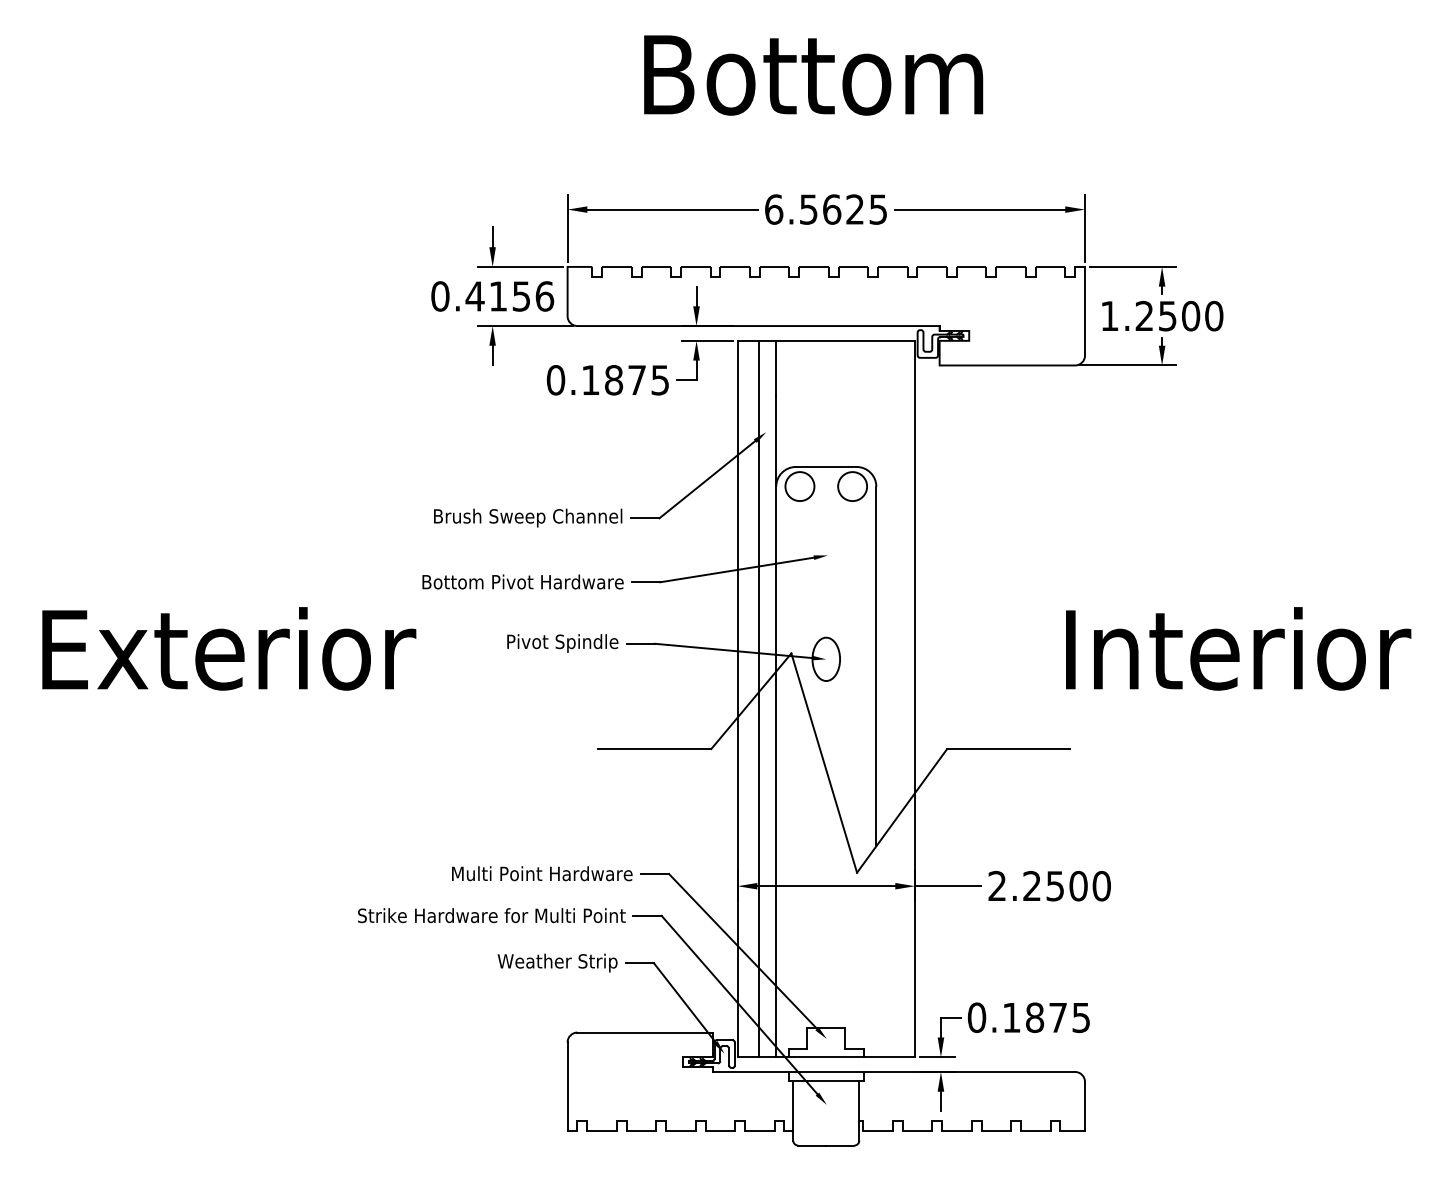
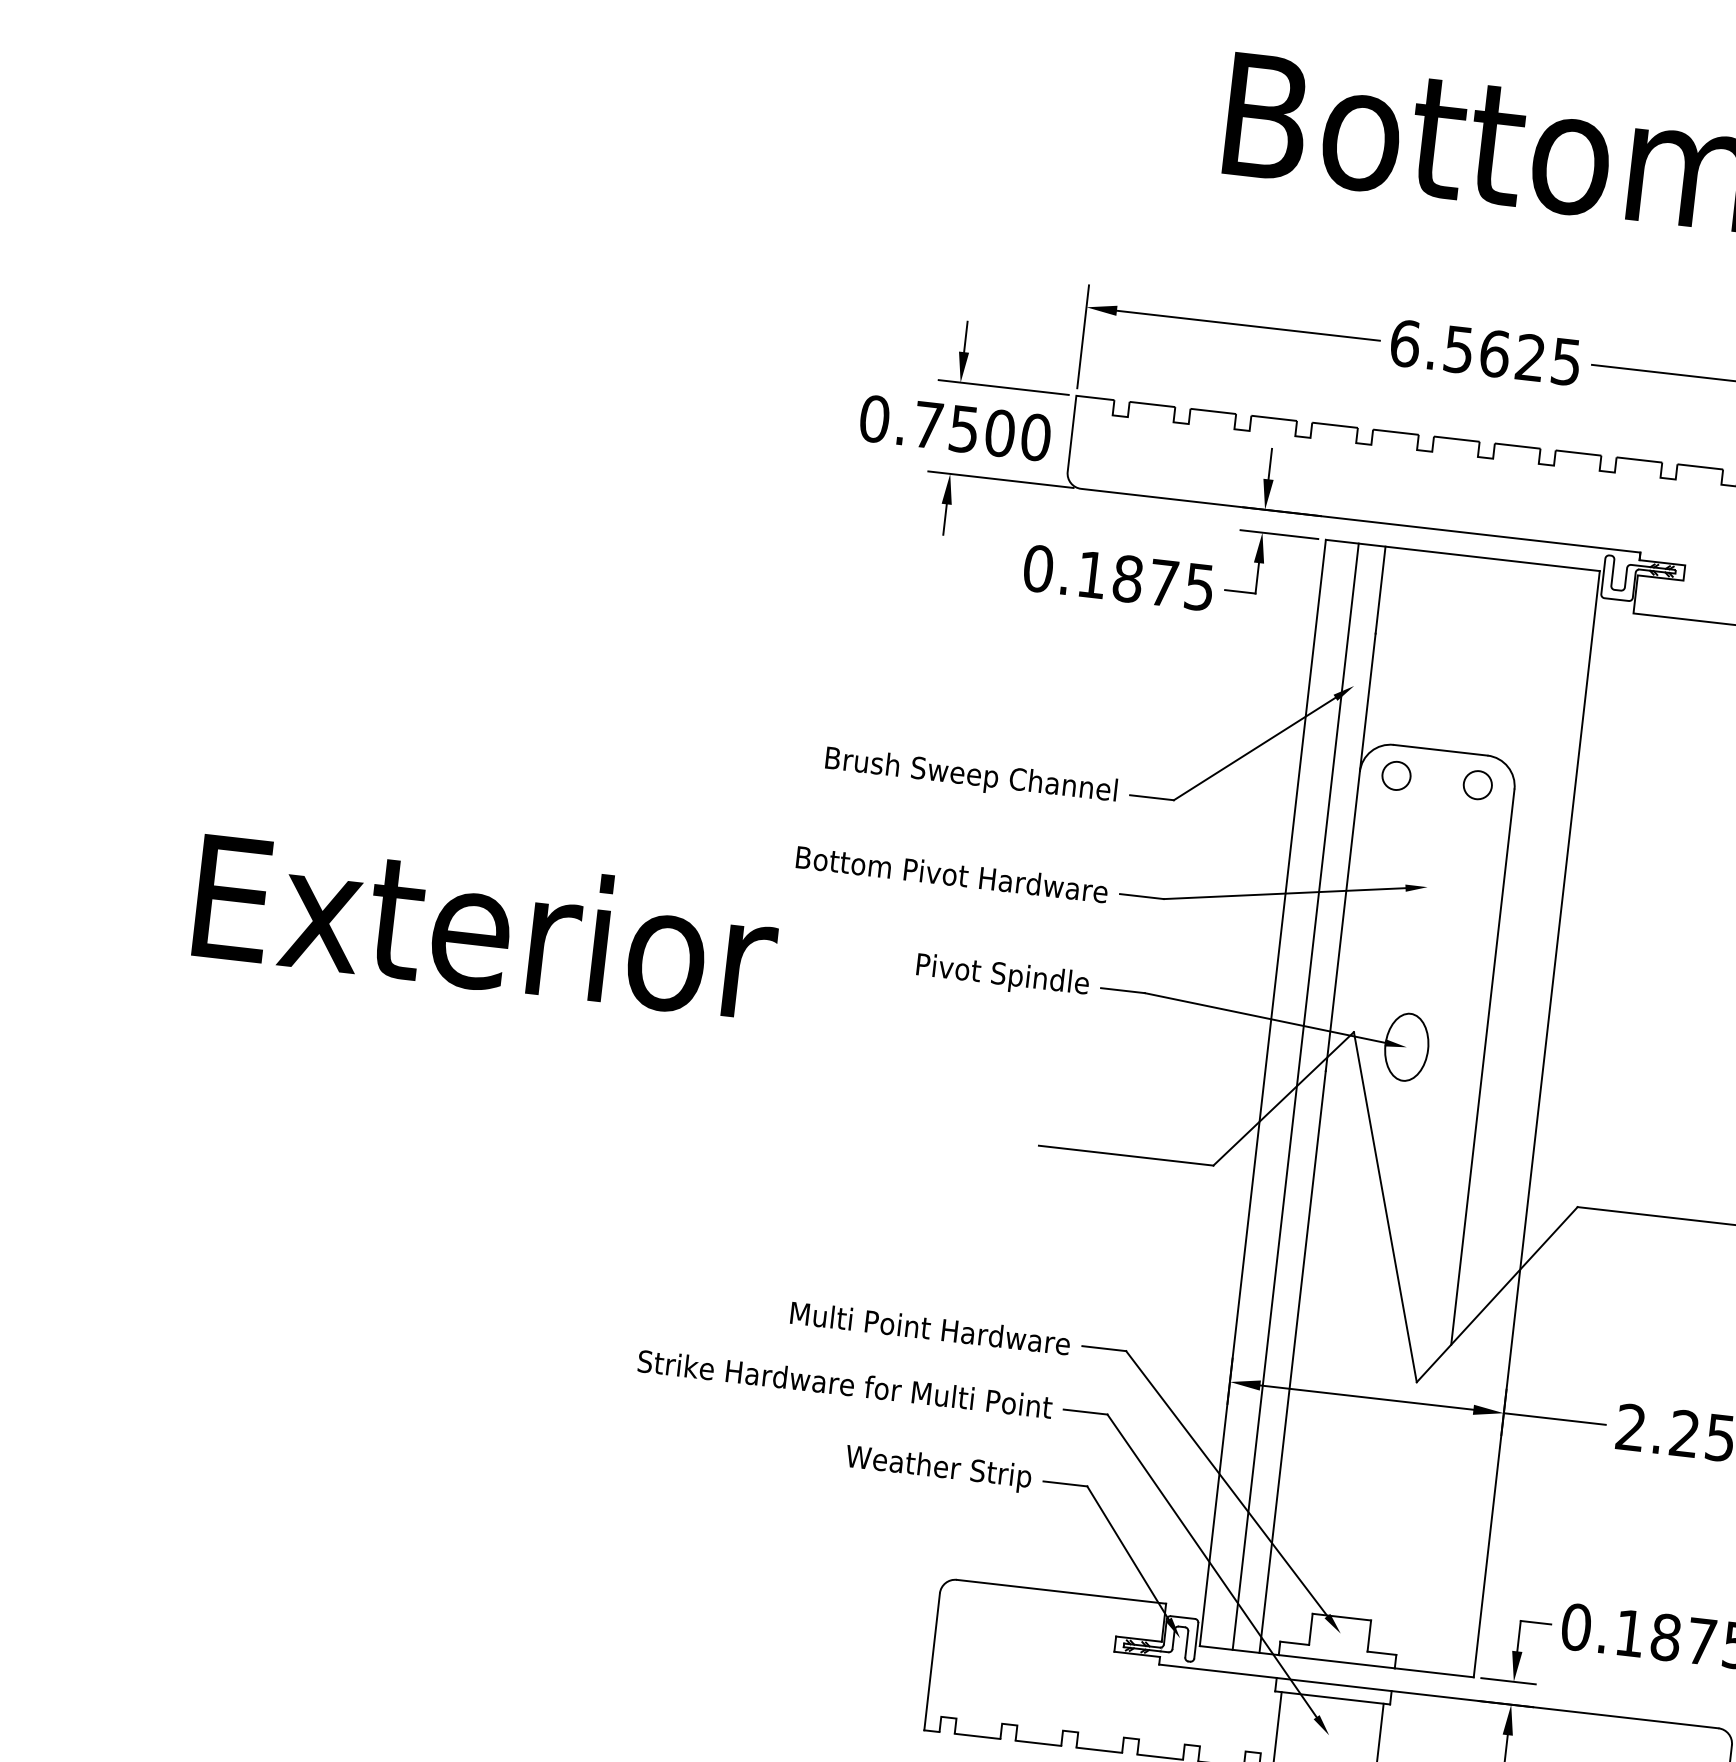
text: (509, 296) -> (981, 431), 0.4156 -> 0.7500
circle: (799, 486) -> (1395, 775), size x0.62
circle: (852, 486) -> (1477, 785), size x0.62

